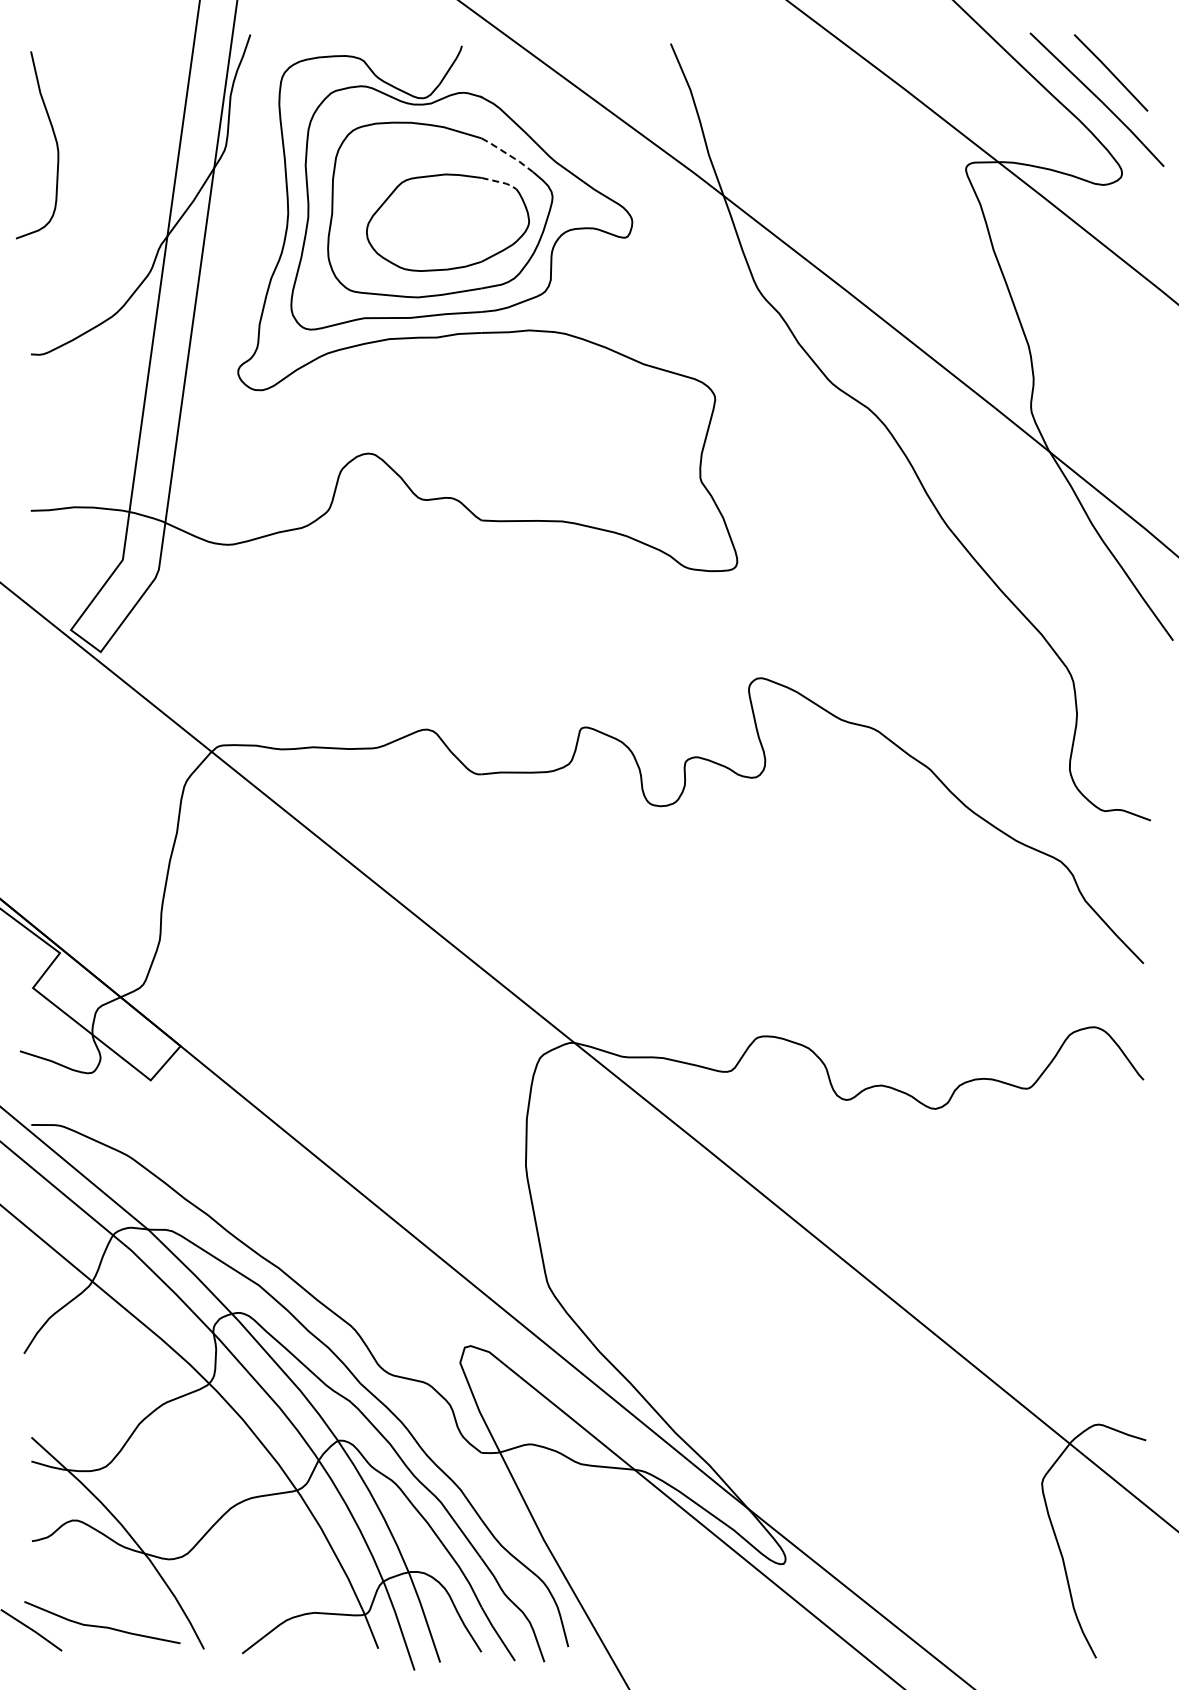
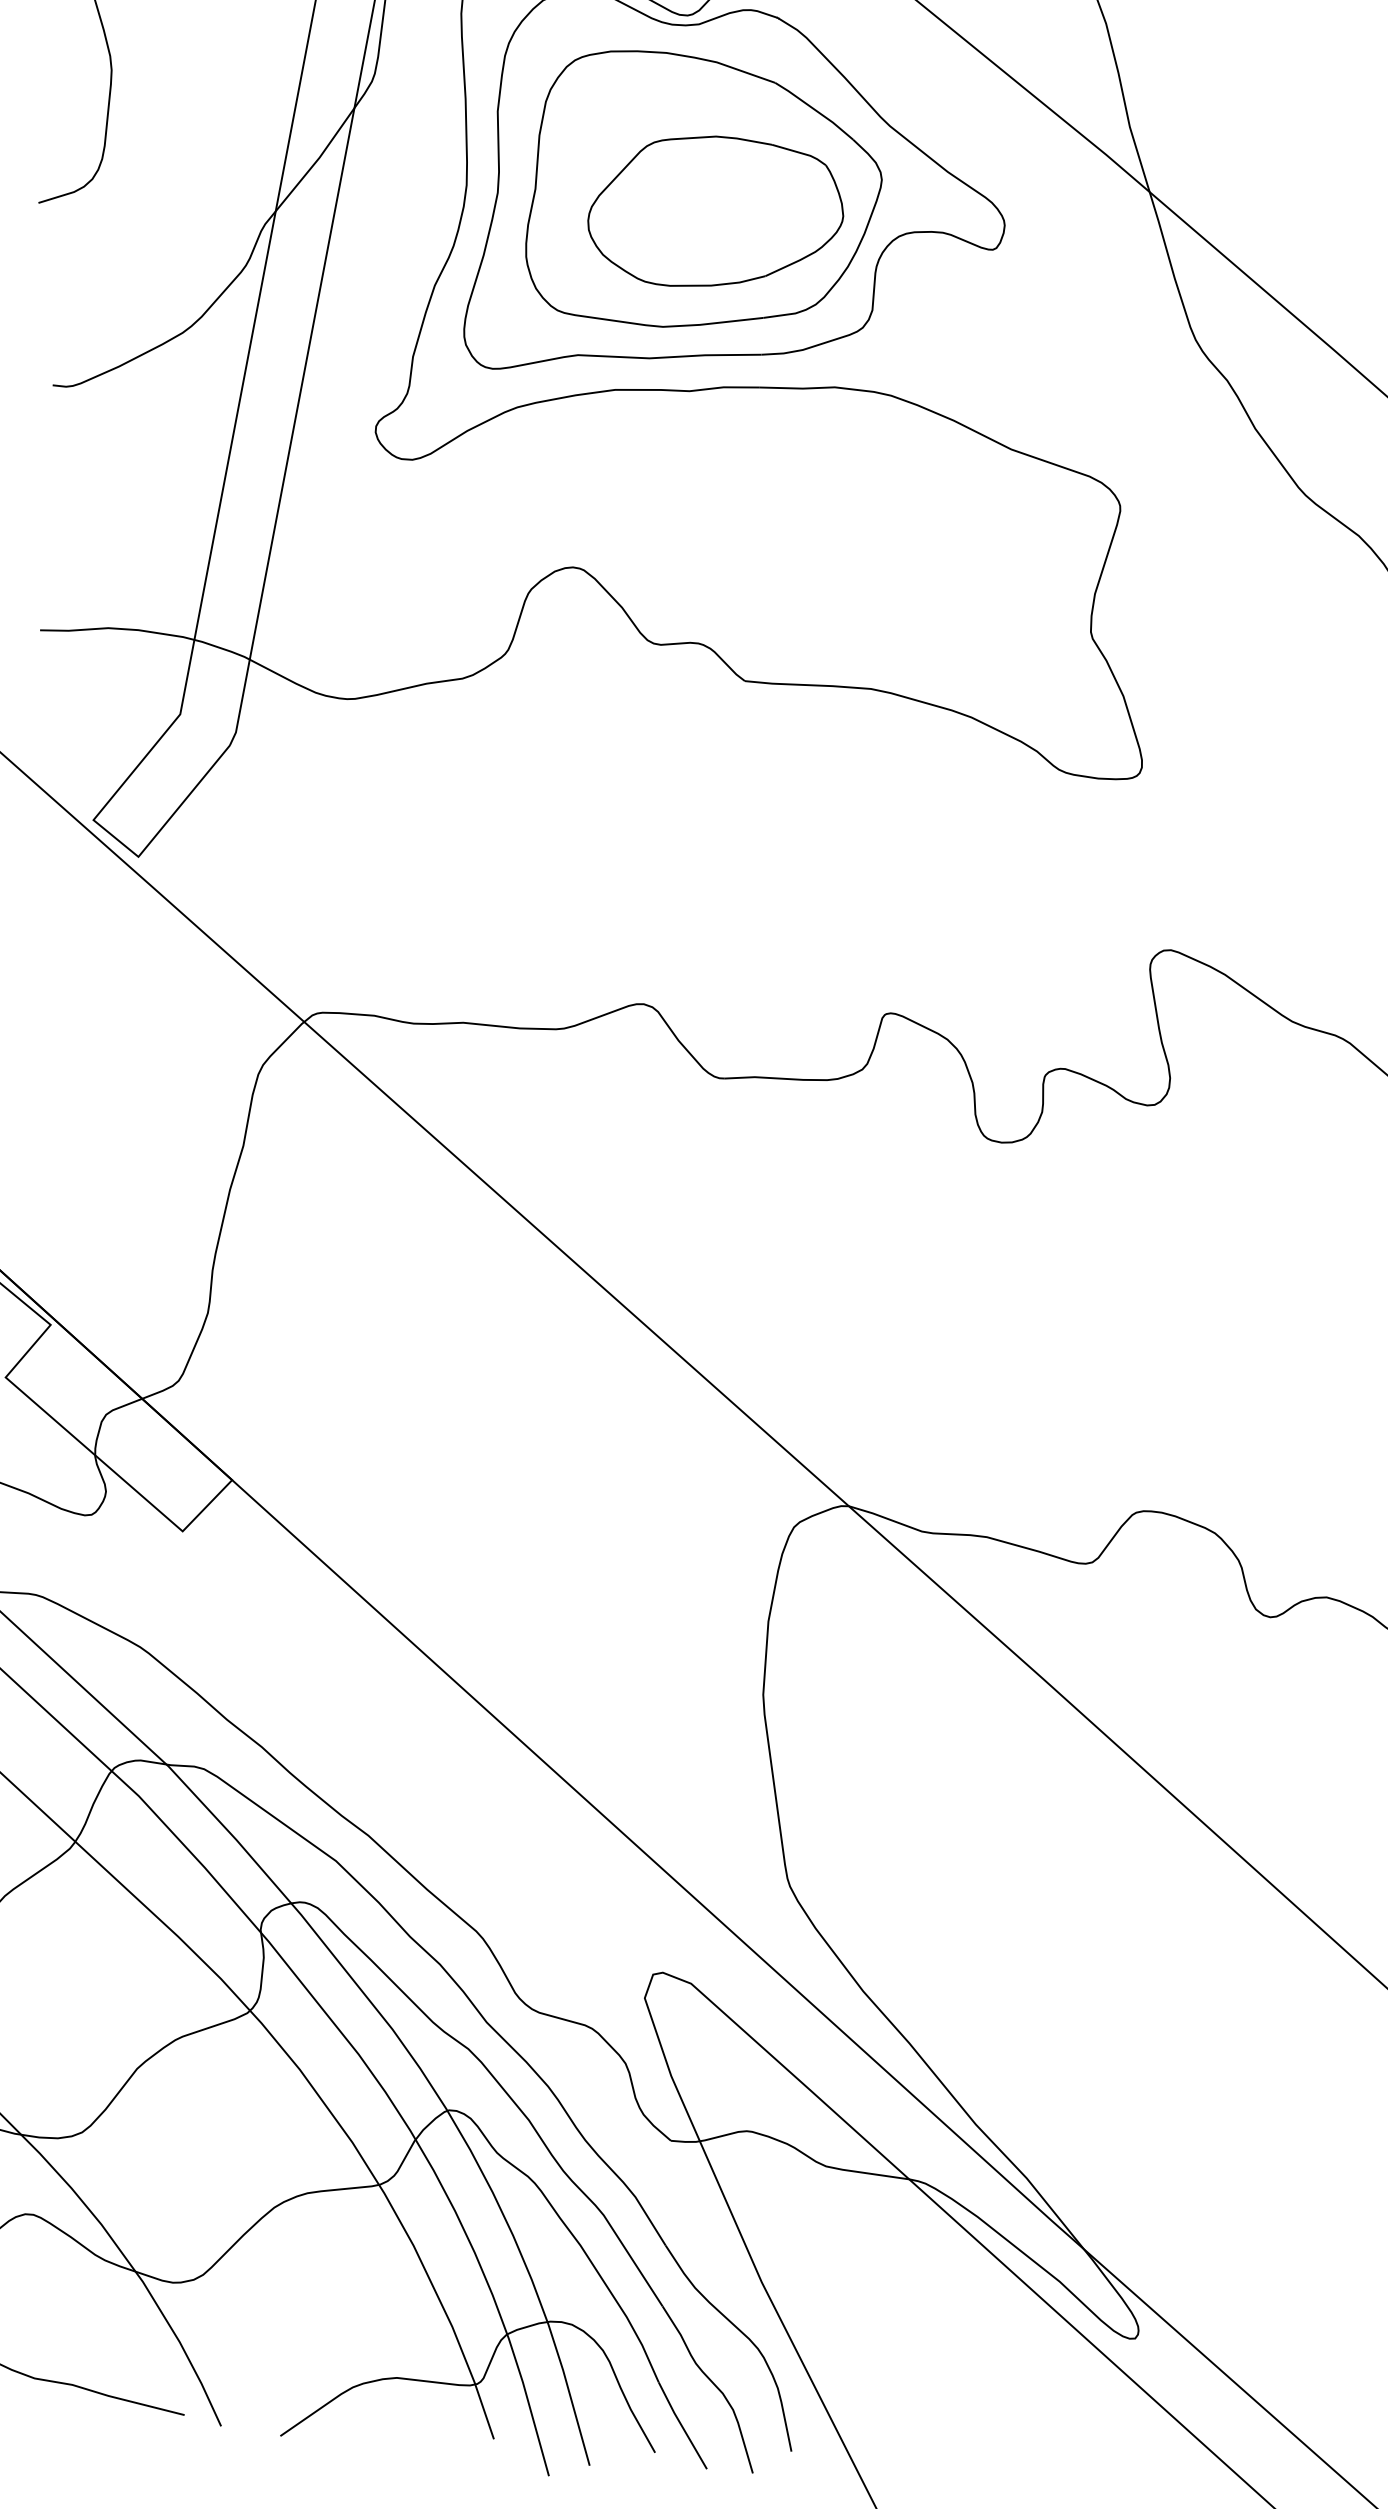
line: (507, 154) -> (814, 110), dashed -> solid
line: (500, 182) -> (801, 153), dashed -> solid

